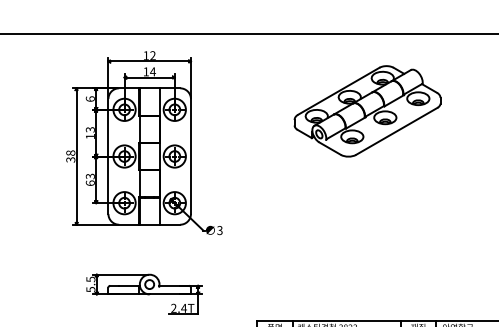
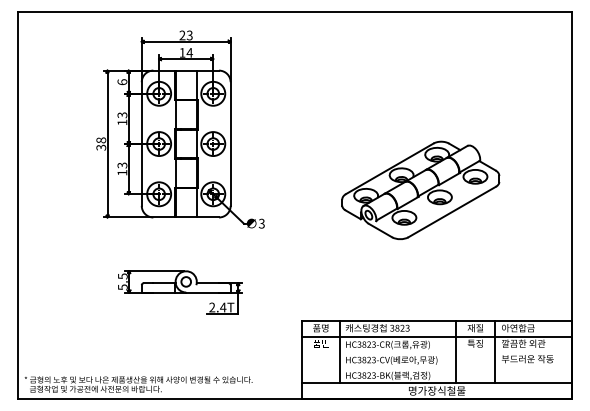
text: (149, 55) -> (185, 35), 12 -> 23
part: (367, 110) -> (420, 189), moved
text: (90, 182) -> (122, 172), 63 -> 13

